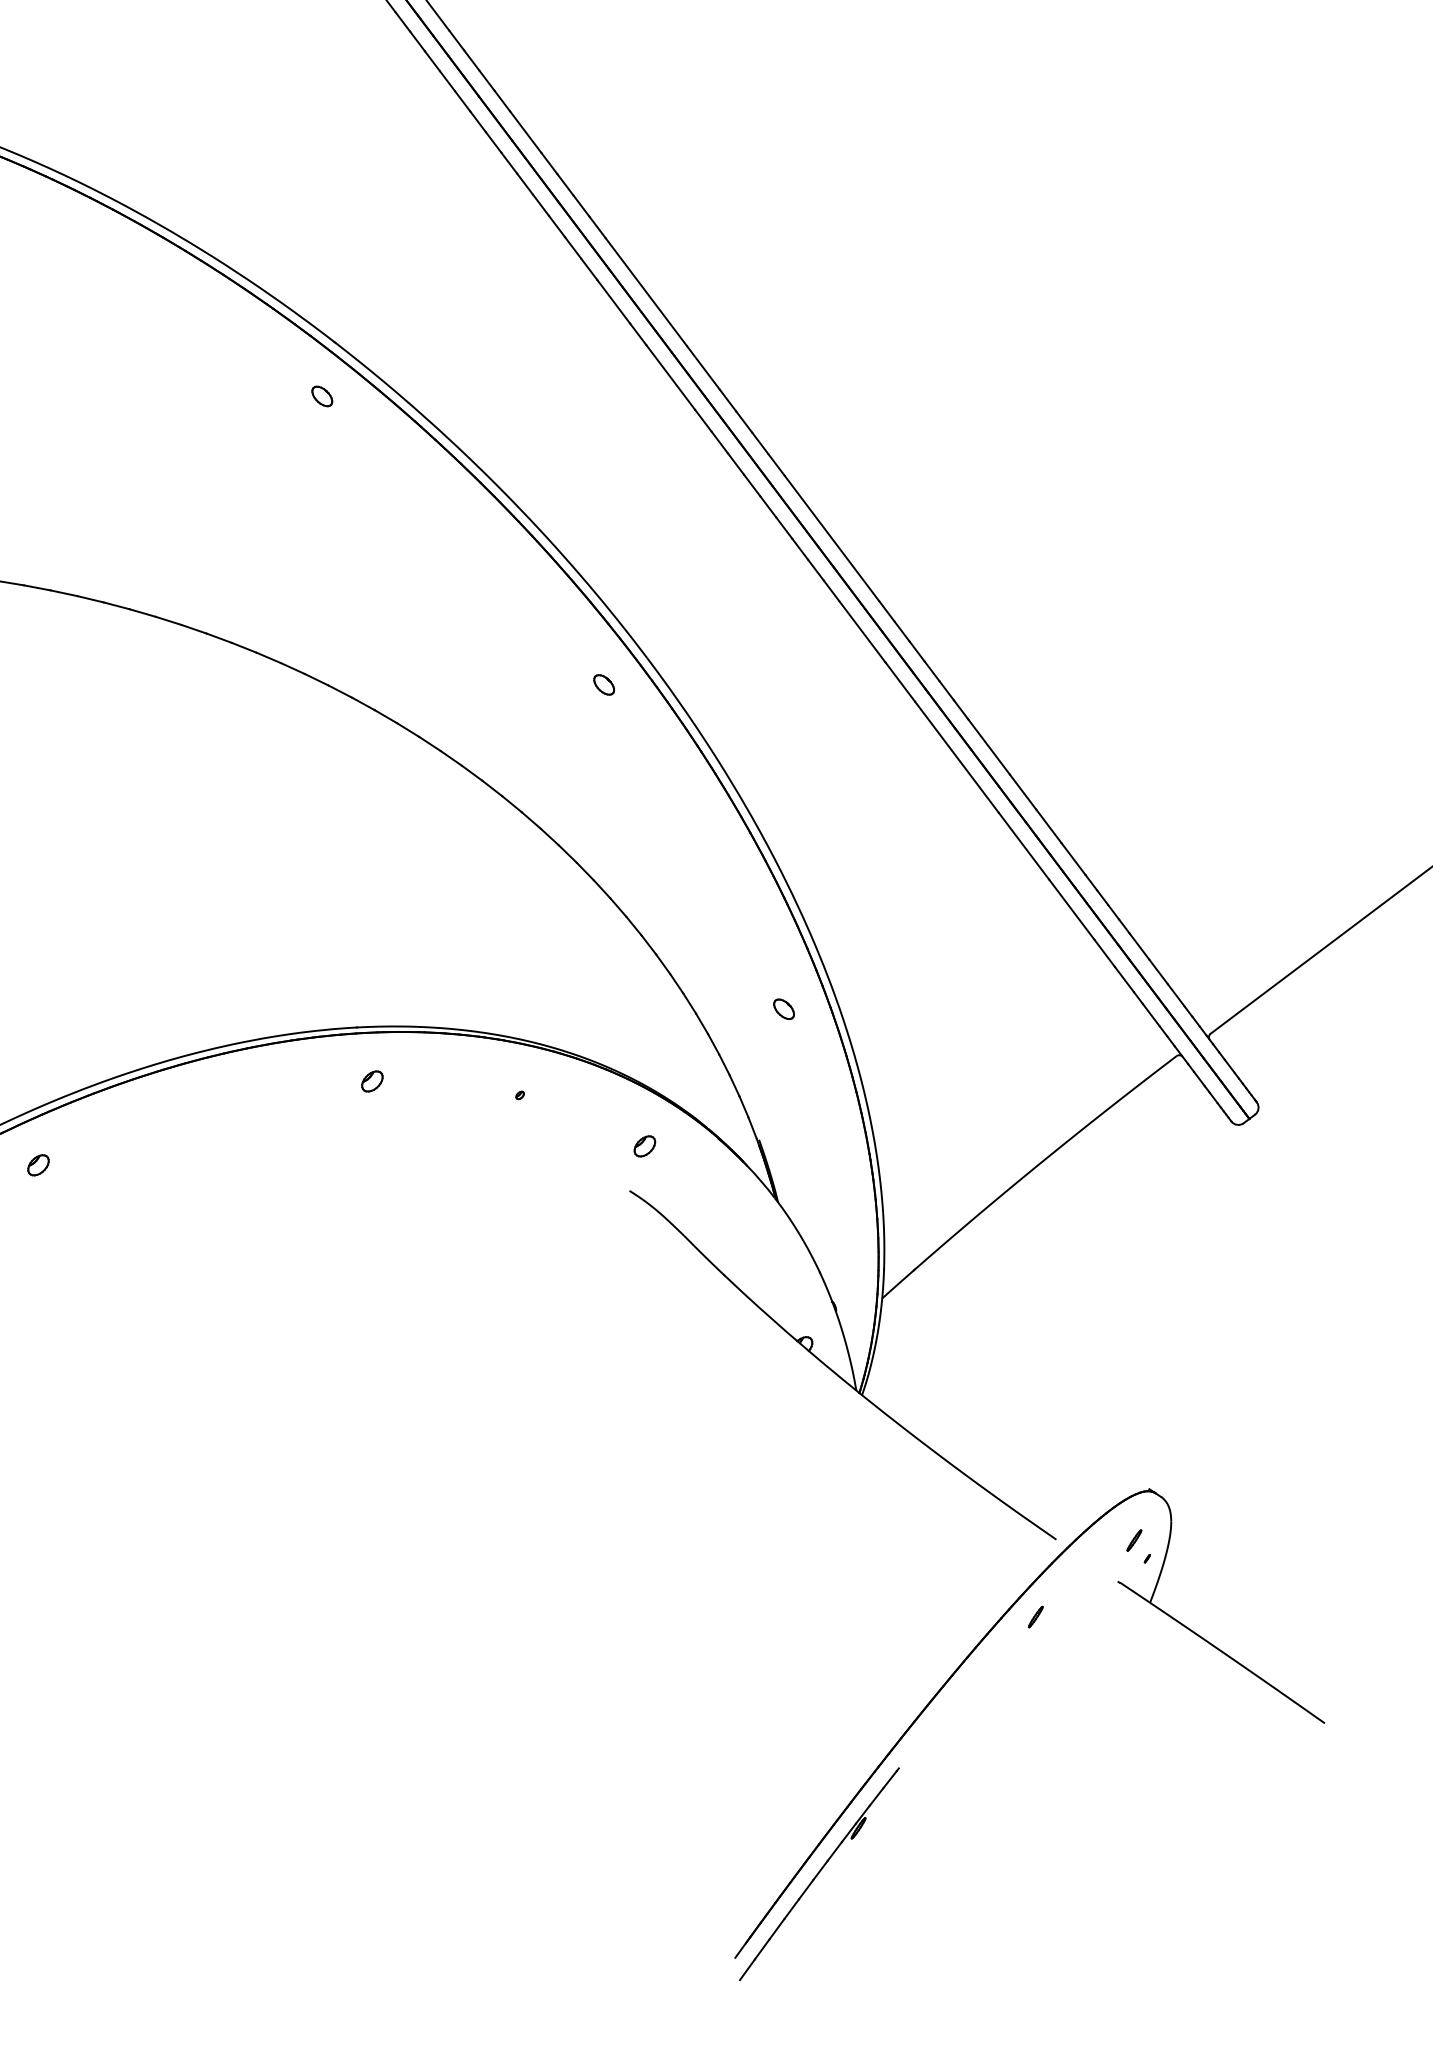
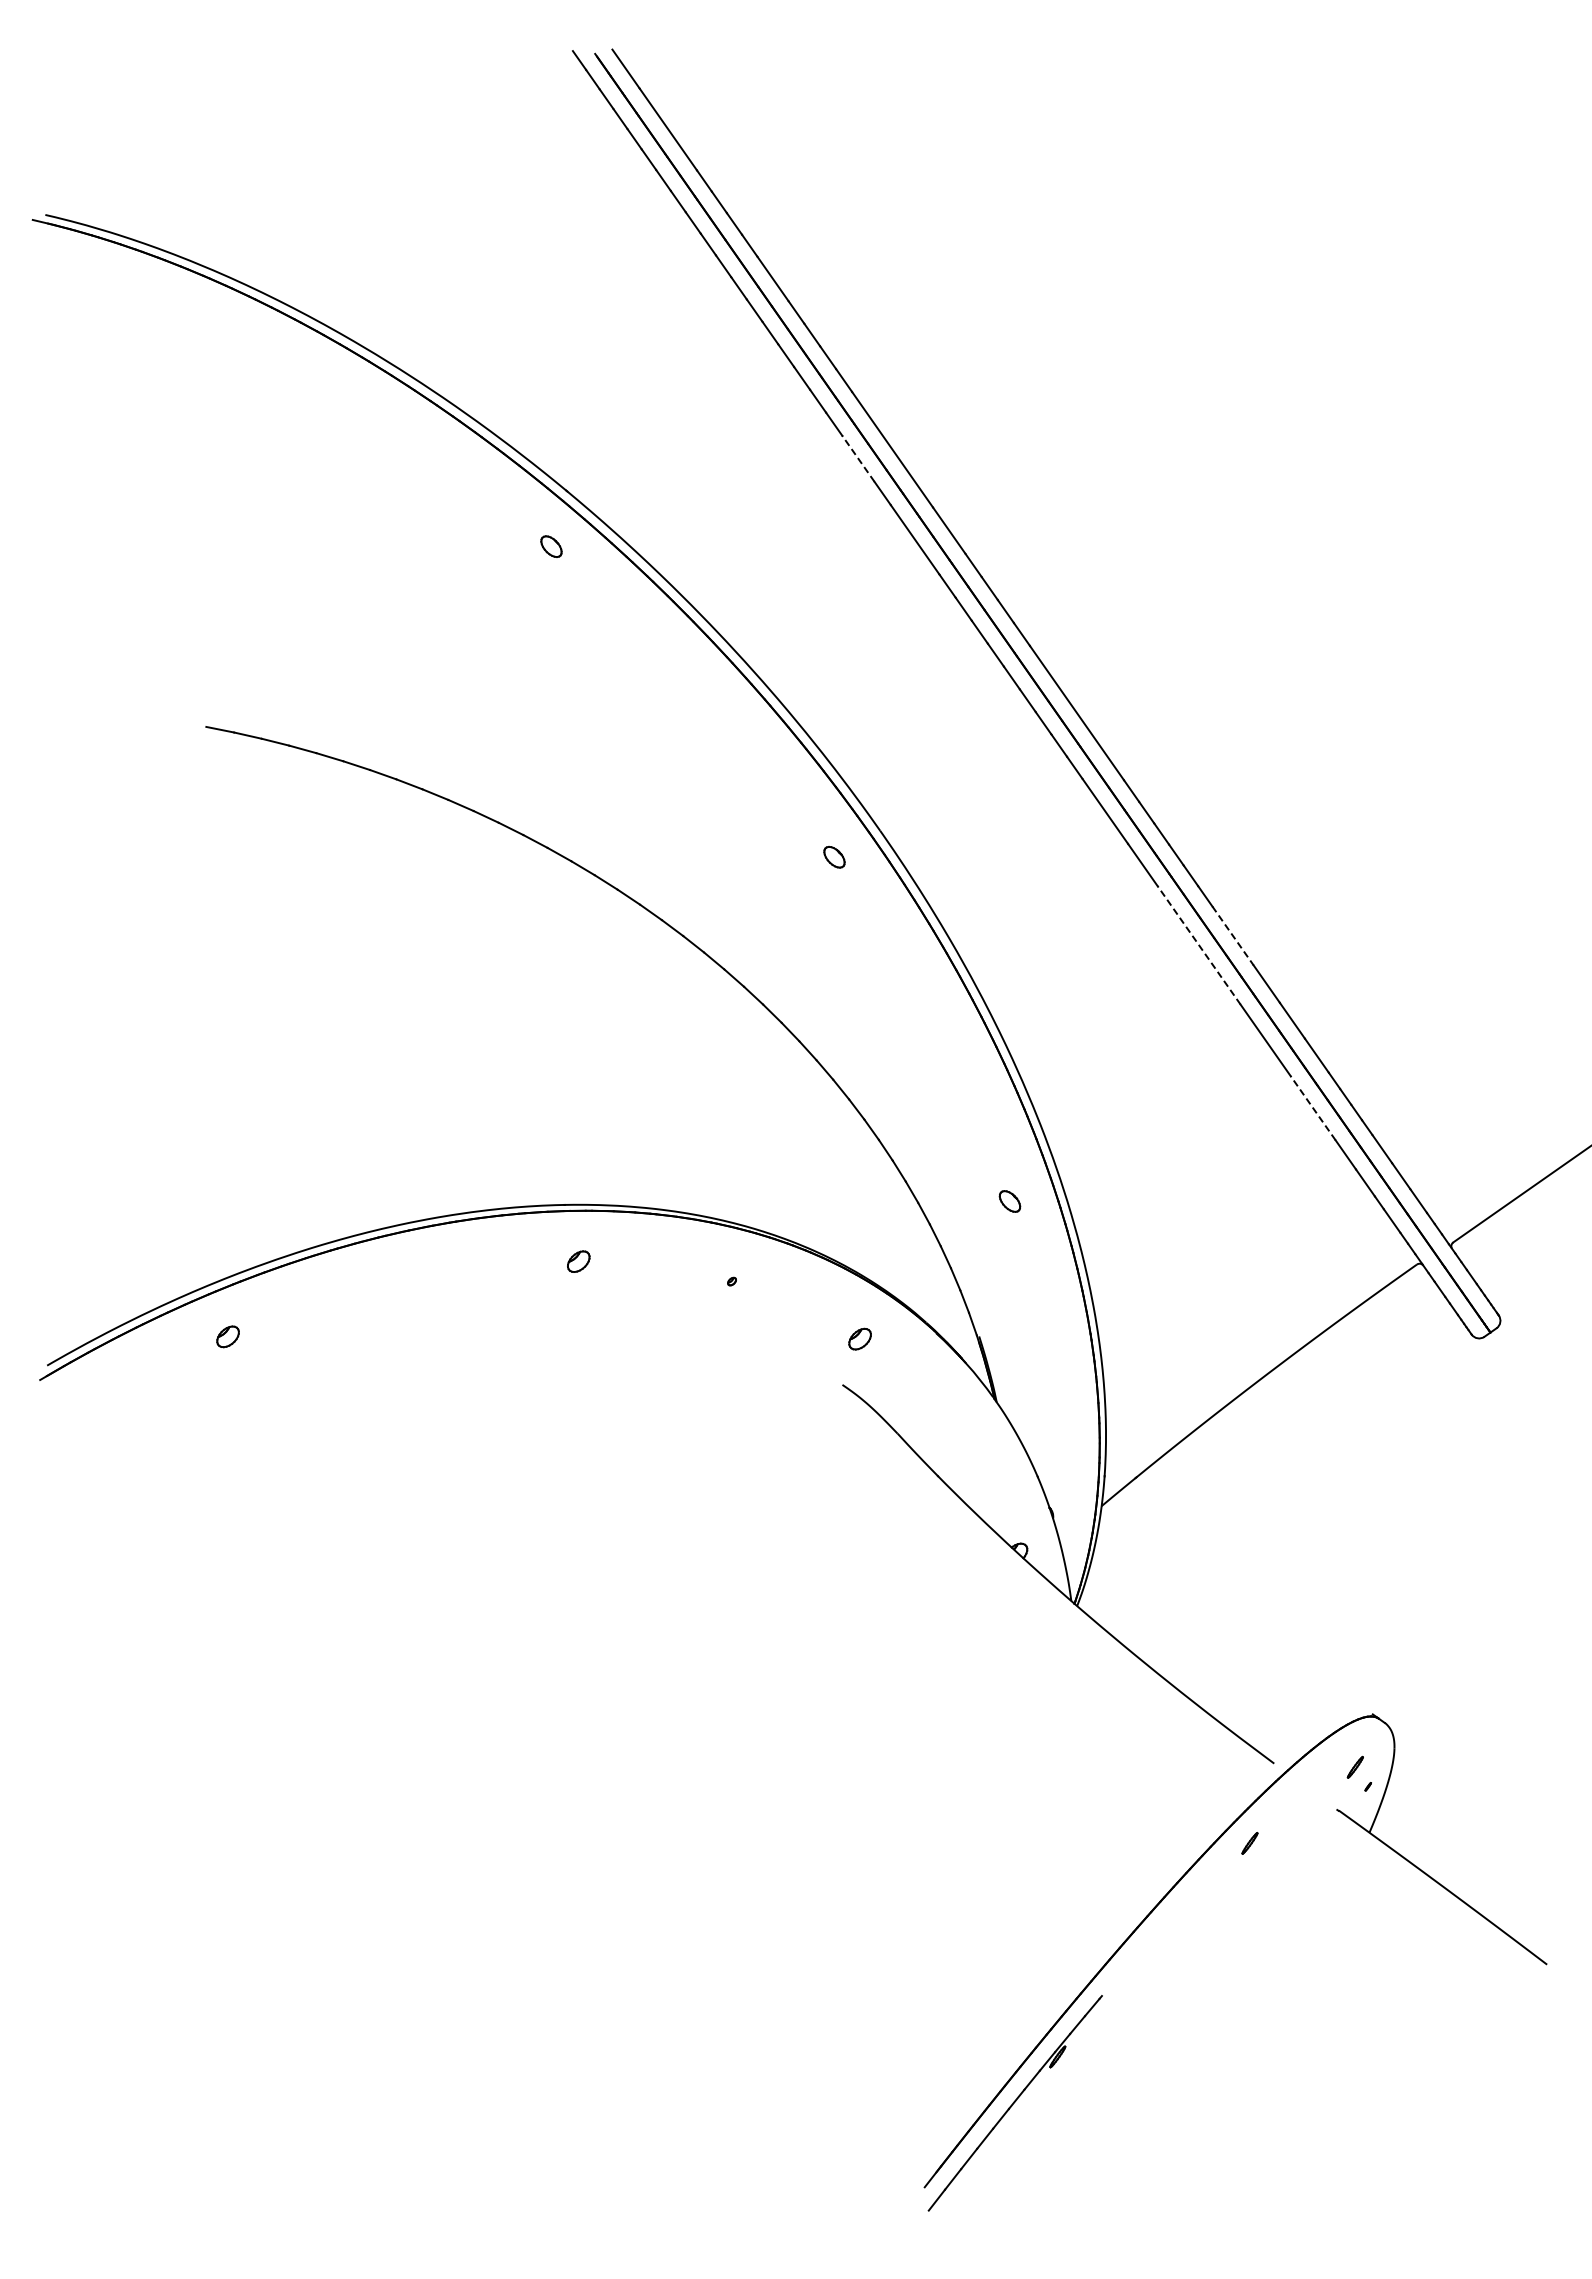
line: (613, 301) -> (858, 458), solid -> dashed
line: (989, 746) -> (1233, 935), solid -> dashed
line: (956, 756) -> (1198, 944), solid -> dashed
line: (1071, 908) -> (1312, 1107), solid -> dashed

